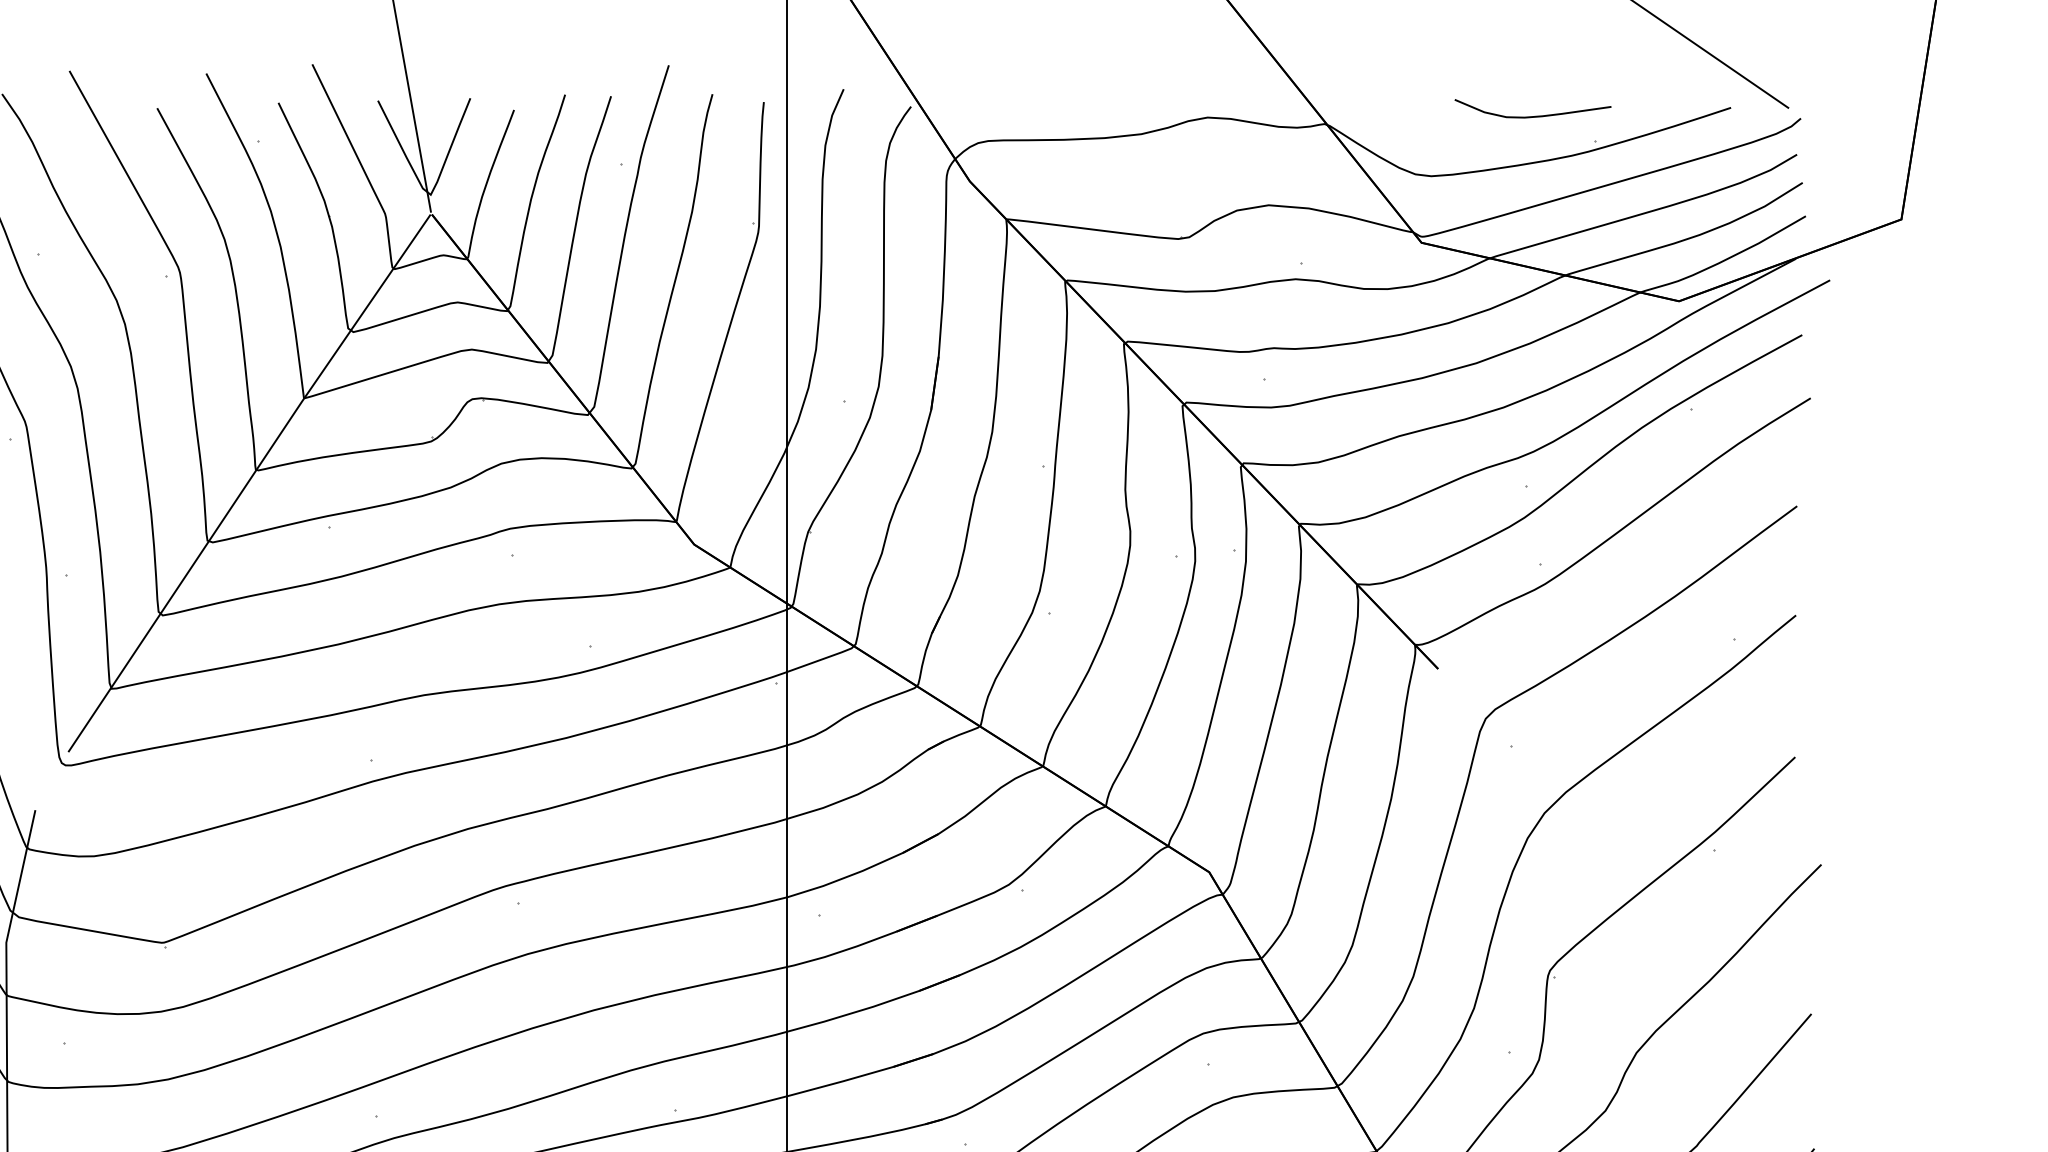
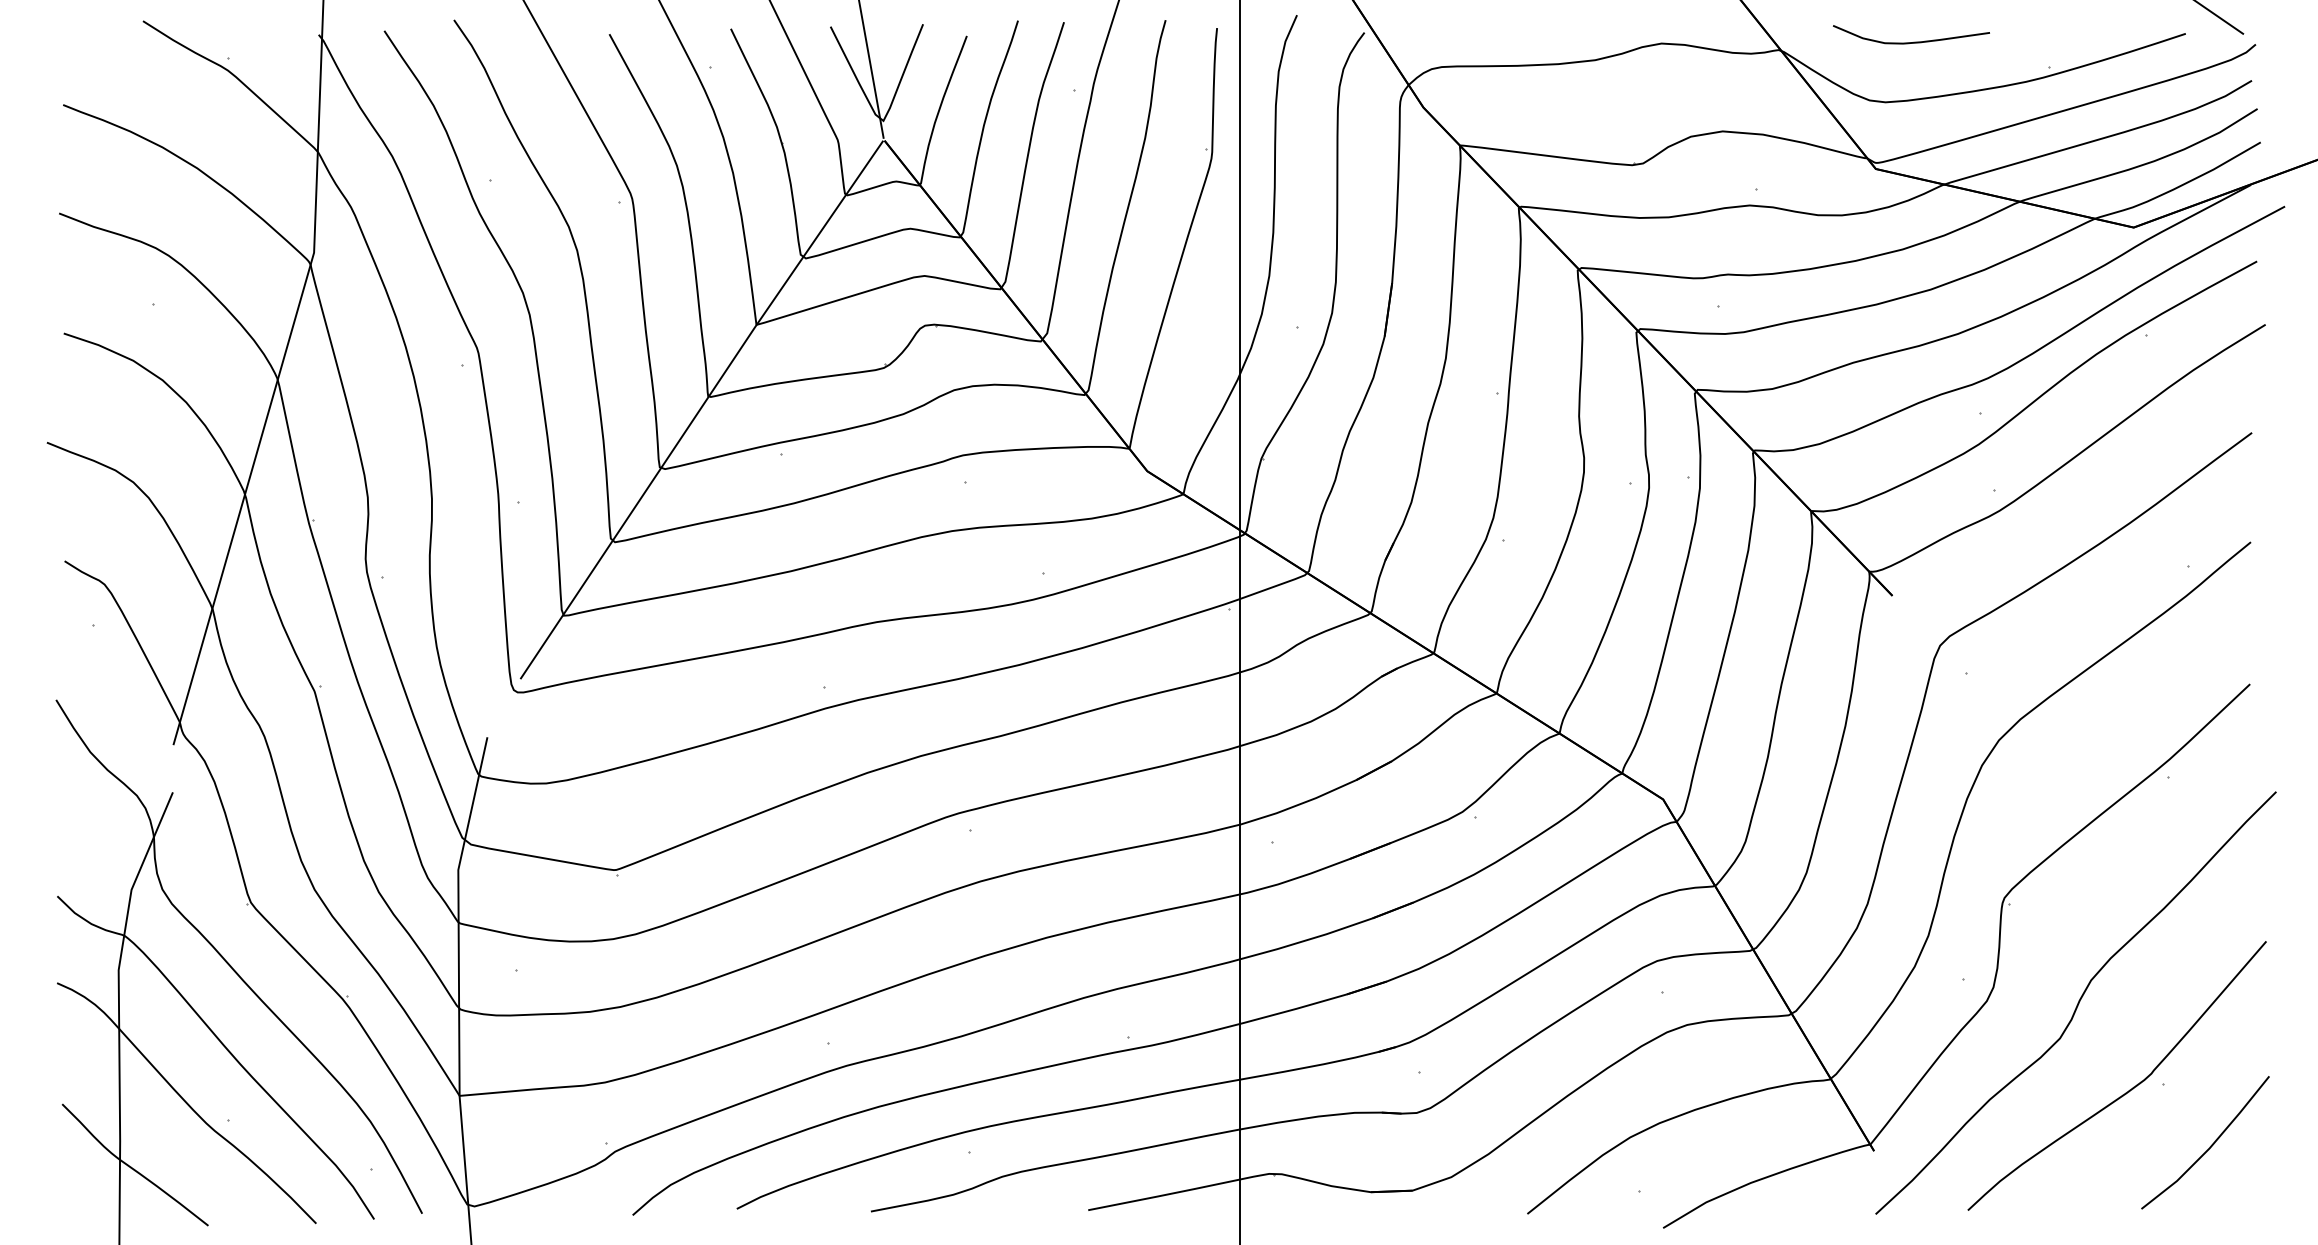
curve: (1535, 115) -> (1913, 41), moved

